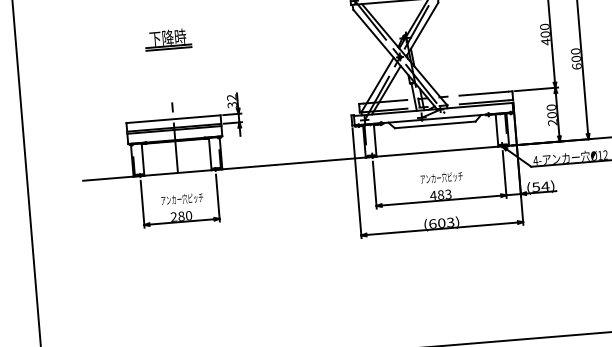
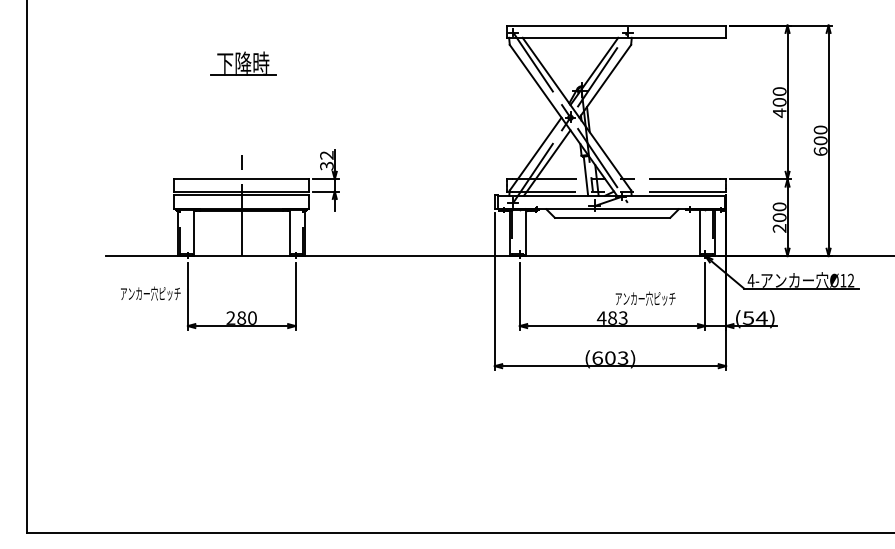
line: (169, 49) -> (243, 79), removed
text: (441, 177) -> (645, 298), moved
text: (182, 198) -> (150, 293), moved

